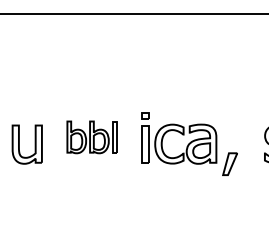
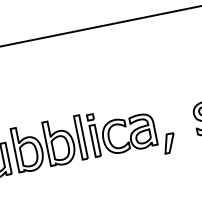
part: (91, 137) -> (49, 144), size x1.67

